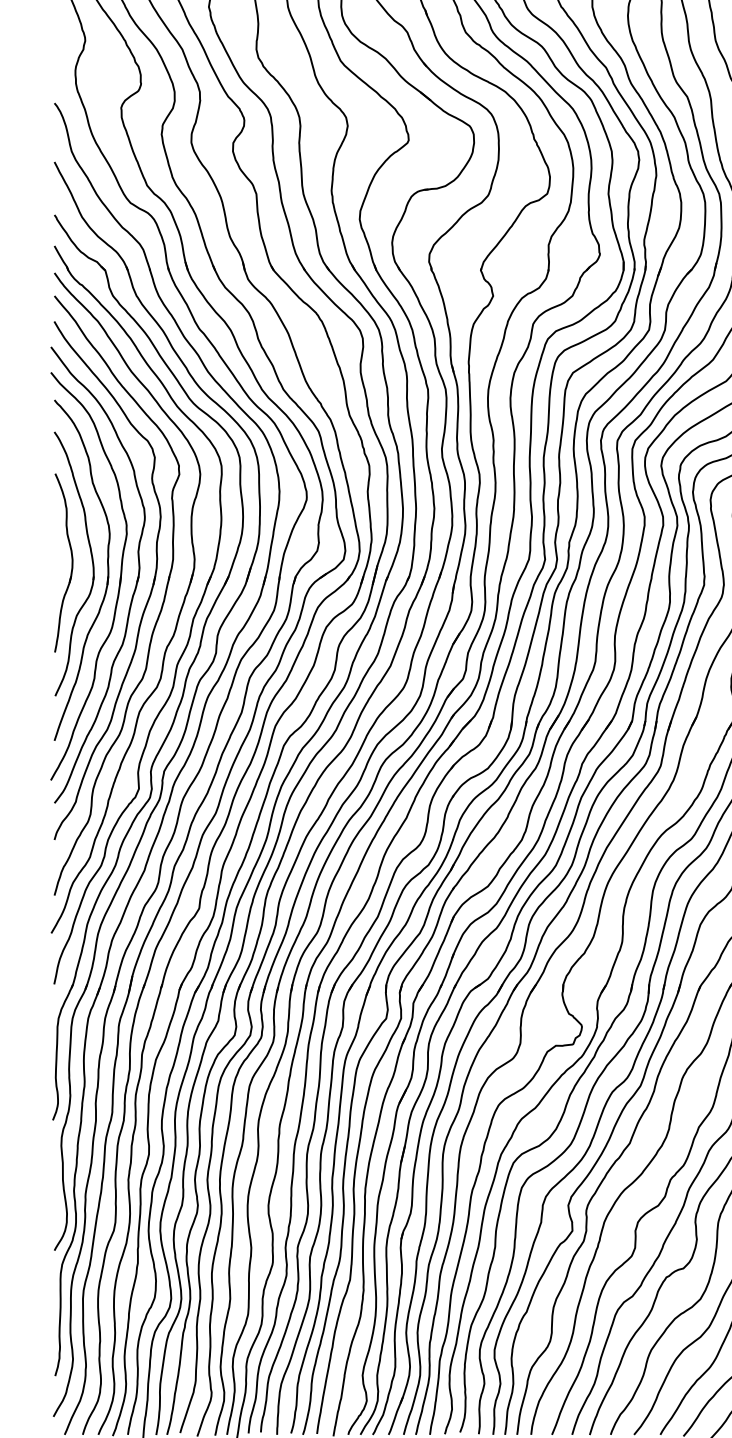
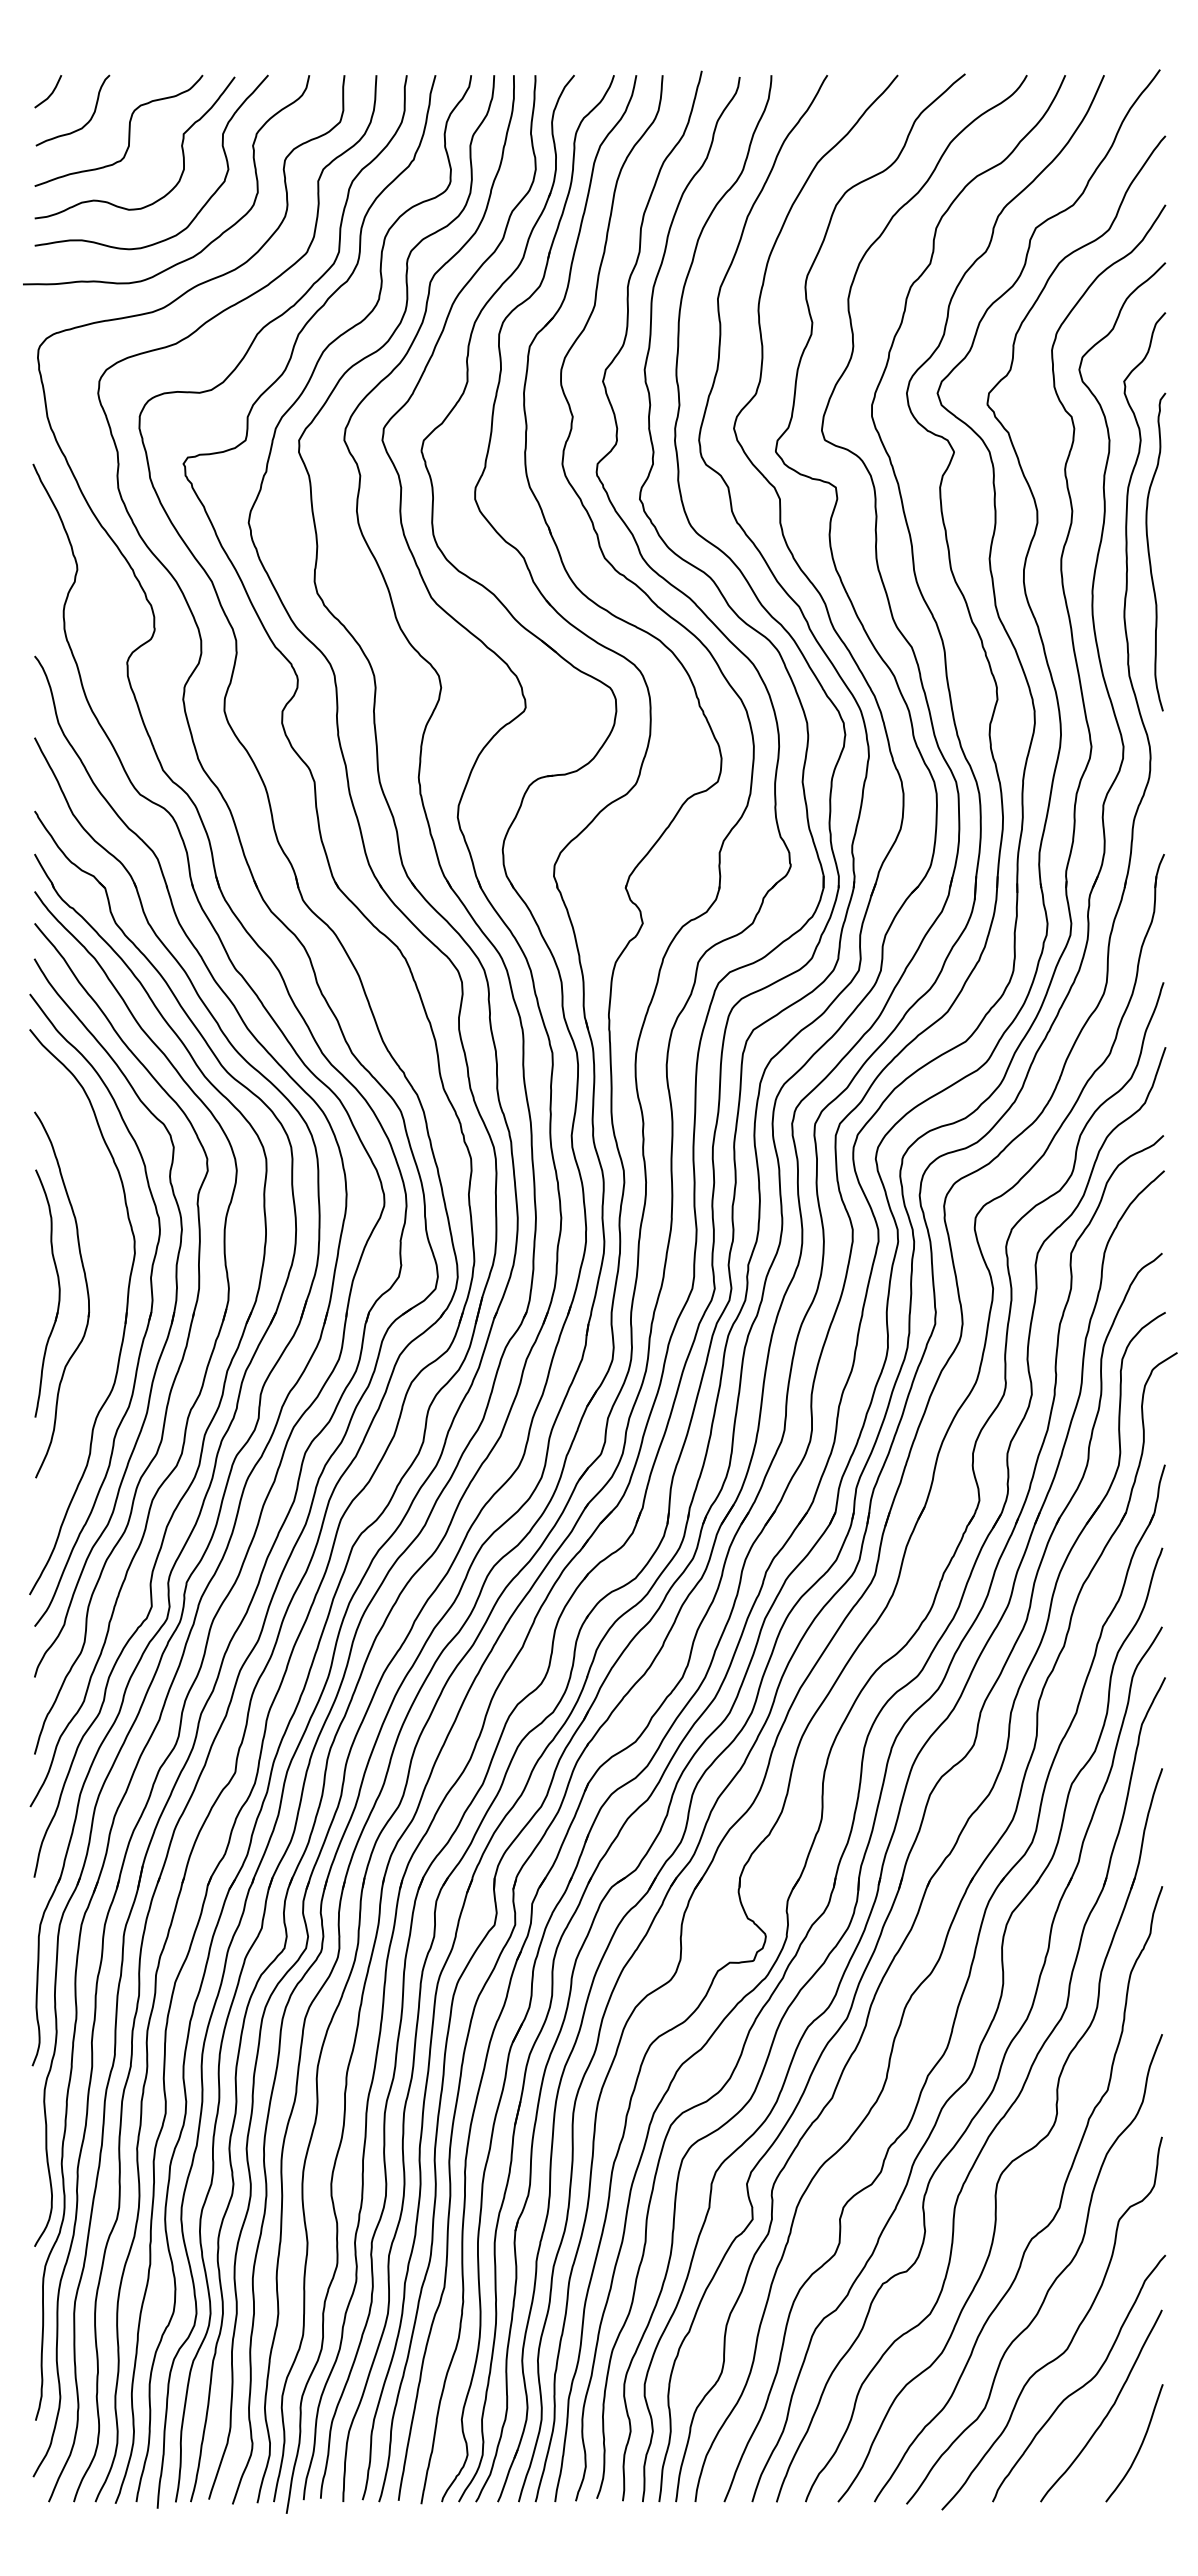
part: (107, 570) -> (108, 1303), removed

